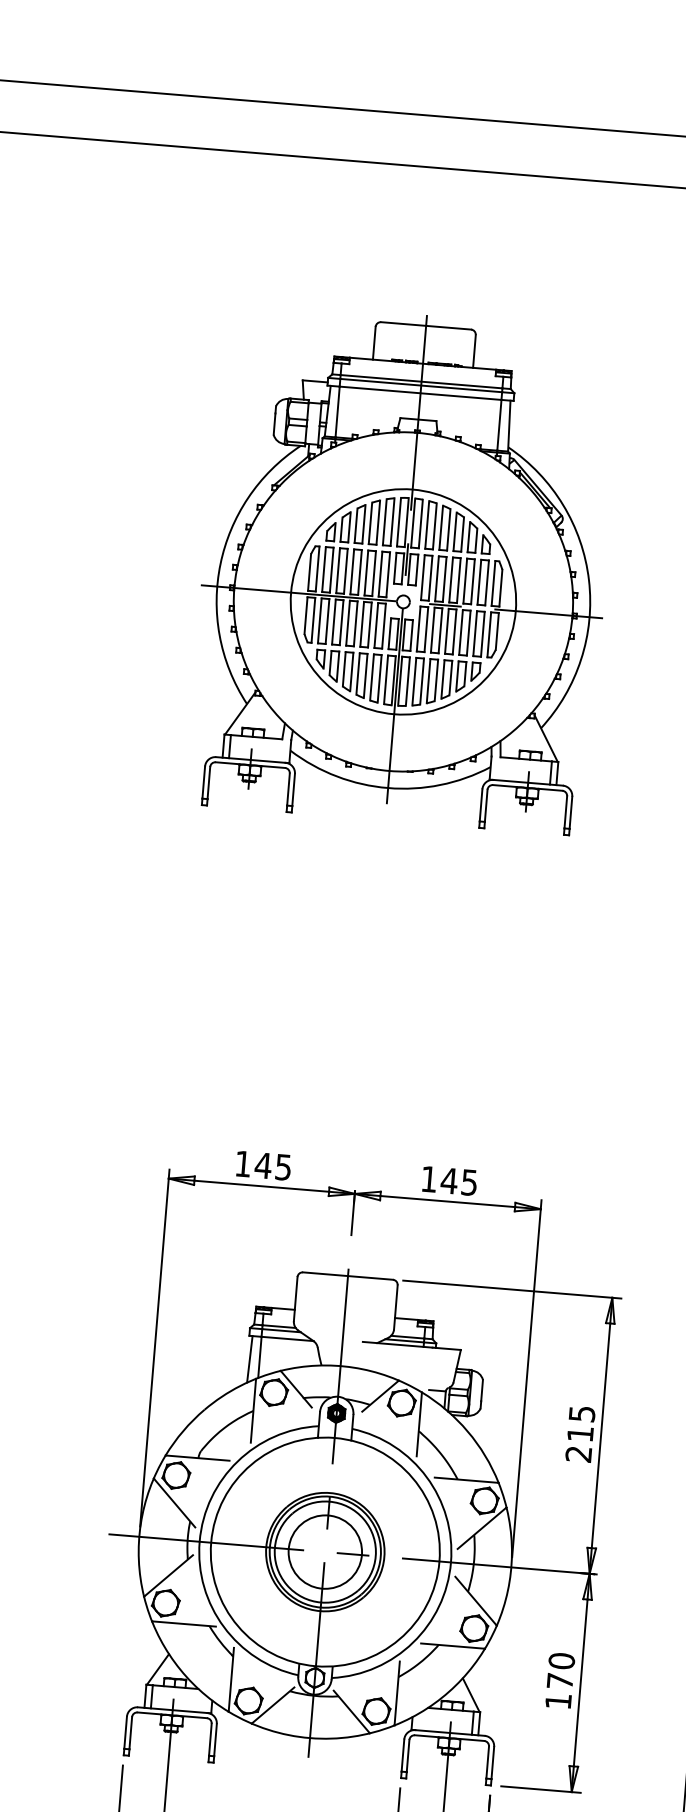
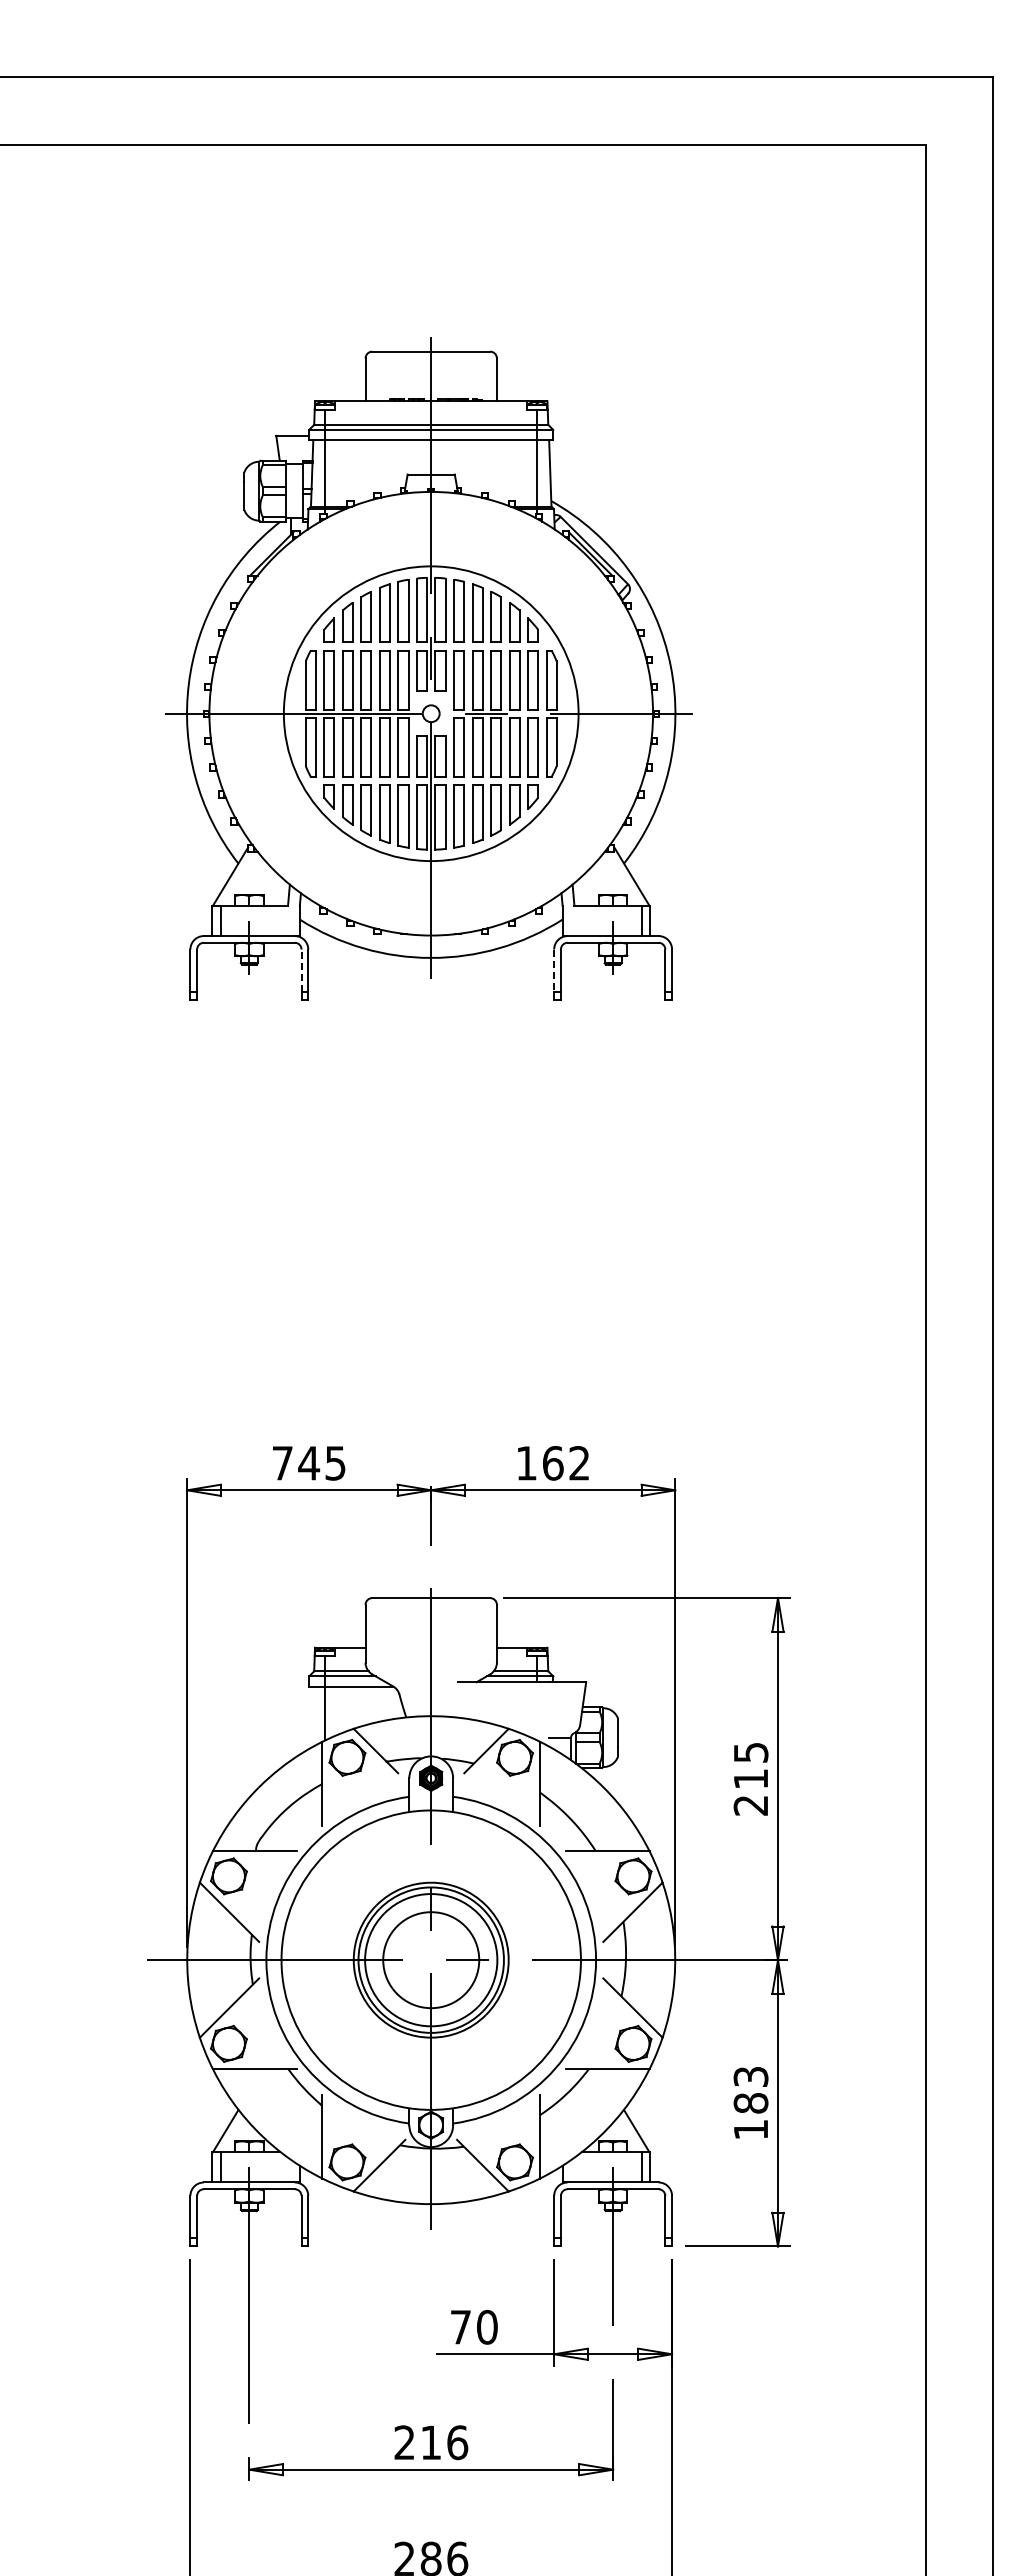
line: (288, 789) -> (301, 970), solid -> dashed
line: (481, 806) -> (554, 971), solid -> dashed
text: (243, 1164) -> (282, 1463), 145 -> 745
text: (458, 1181) -> (565, 1463), 145 -> 162
line: (250, 1358) -> (312, 1716), removed
text: (560, 1670) -> (750, 2089), 170 -> 183

